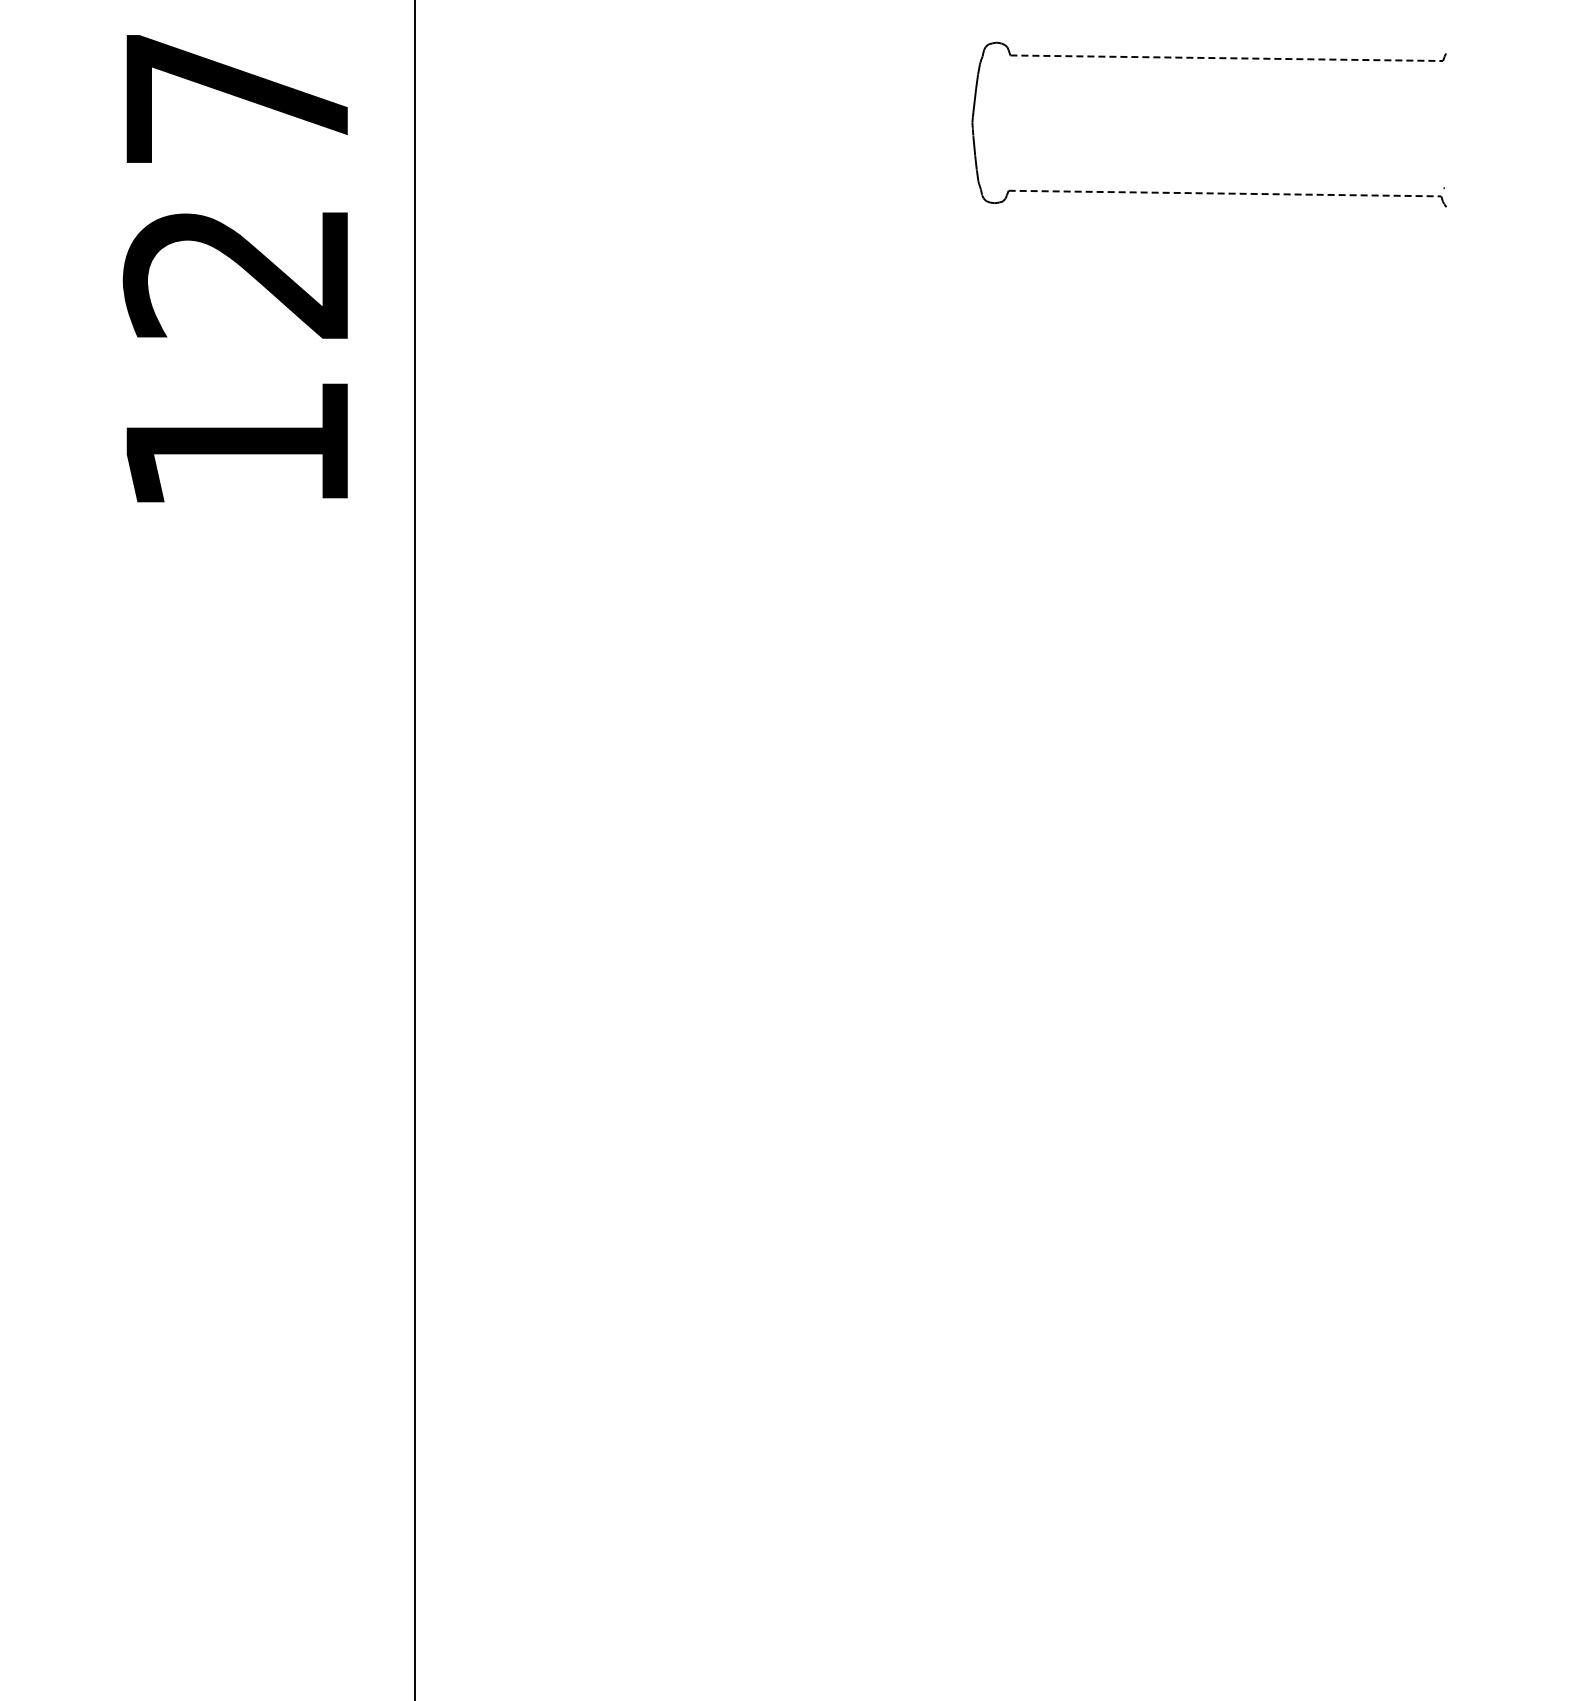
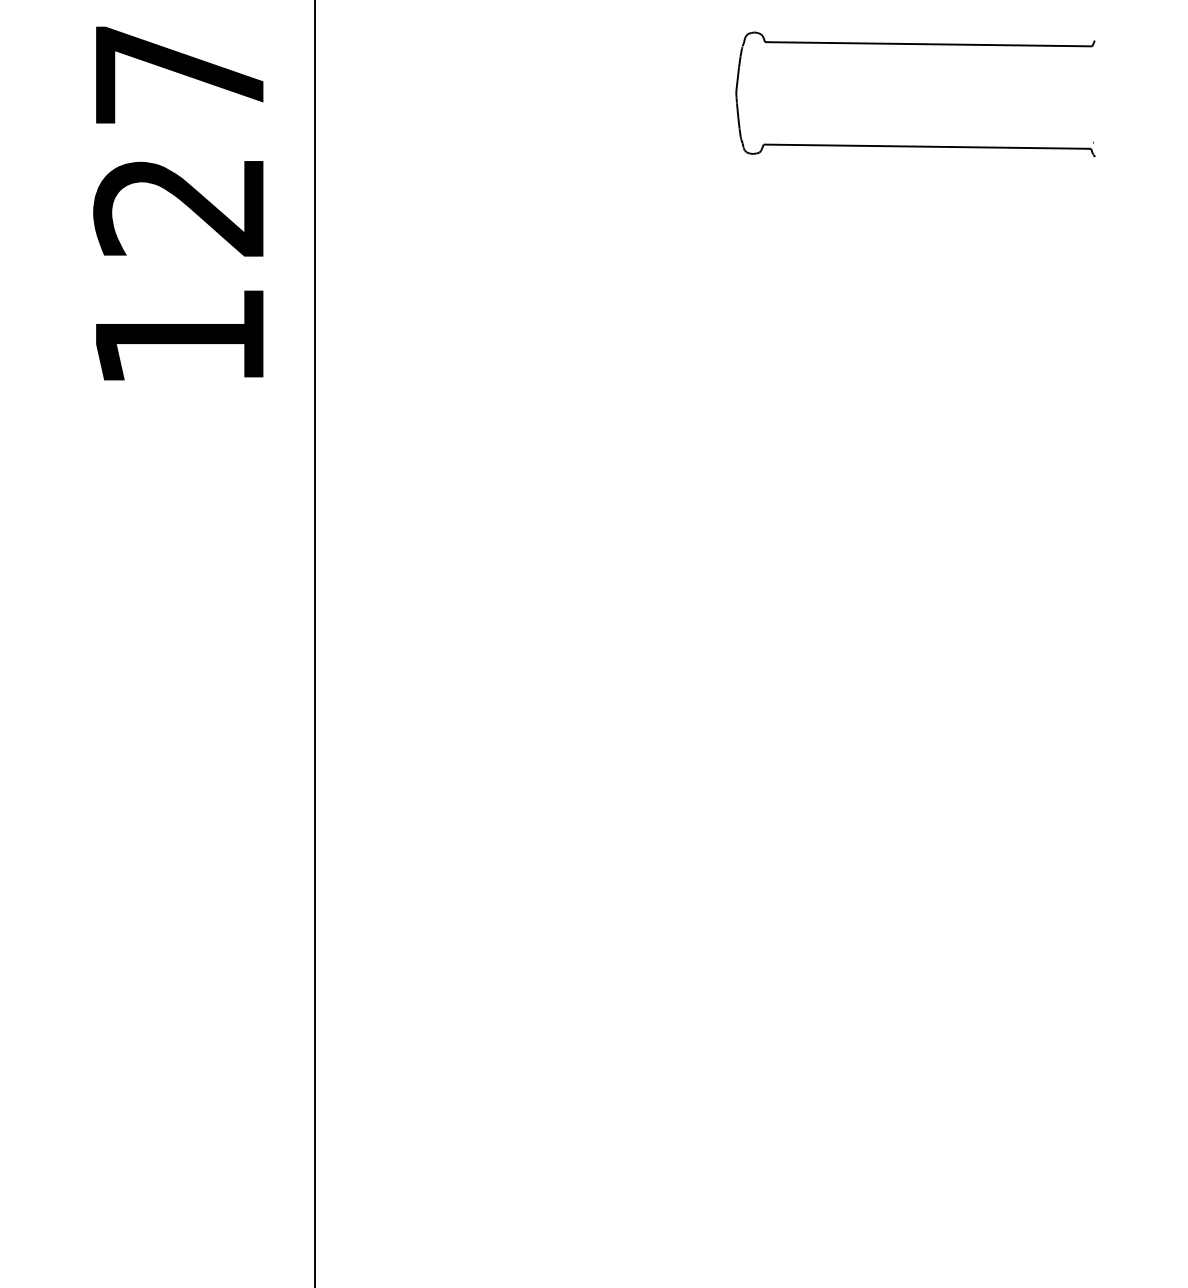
line: (1227, 58) -> (929, 44), dashed -> solid
line: (1225, 193) -> (927, 146), dashed -> solid

